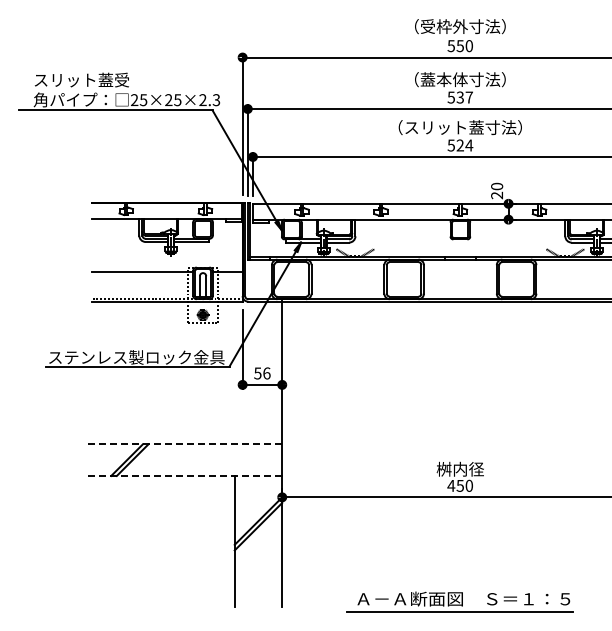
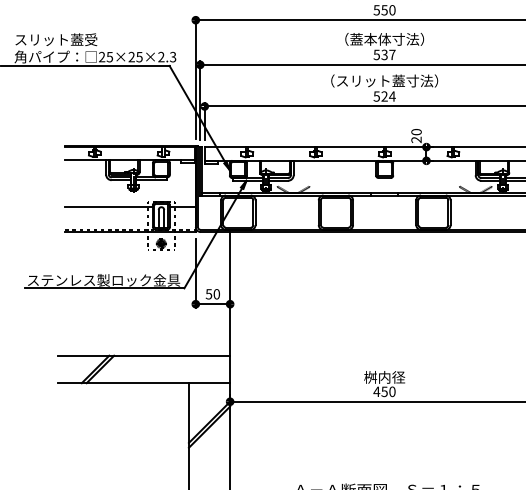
text: (266, 373) -> (216, 294), 56 -> 50
line: (183, 444) -> (144, 355), dashed -> solid
line: (183, 475) -> (144, 382), dashed -> solid

